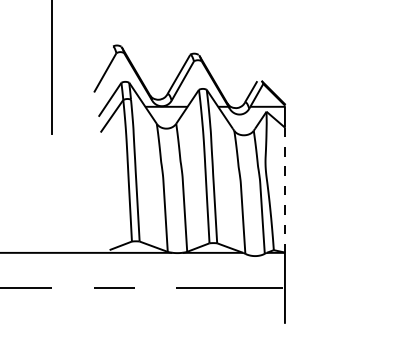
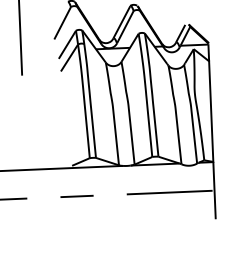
line: (284, 190) -> (210, 111), dashed -> solid

